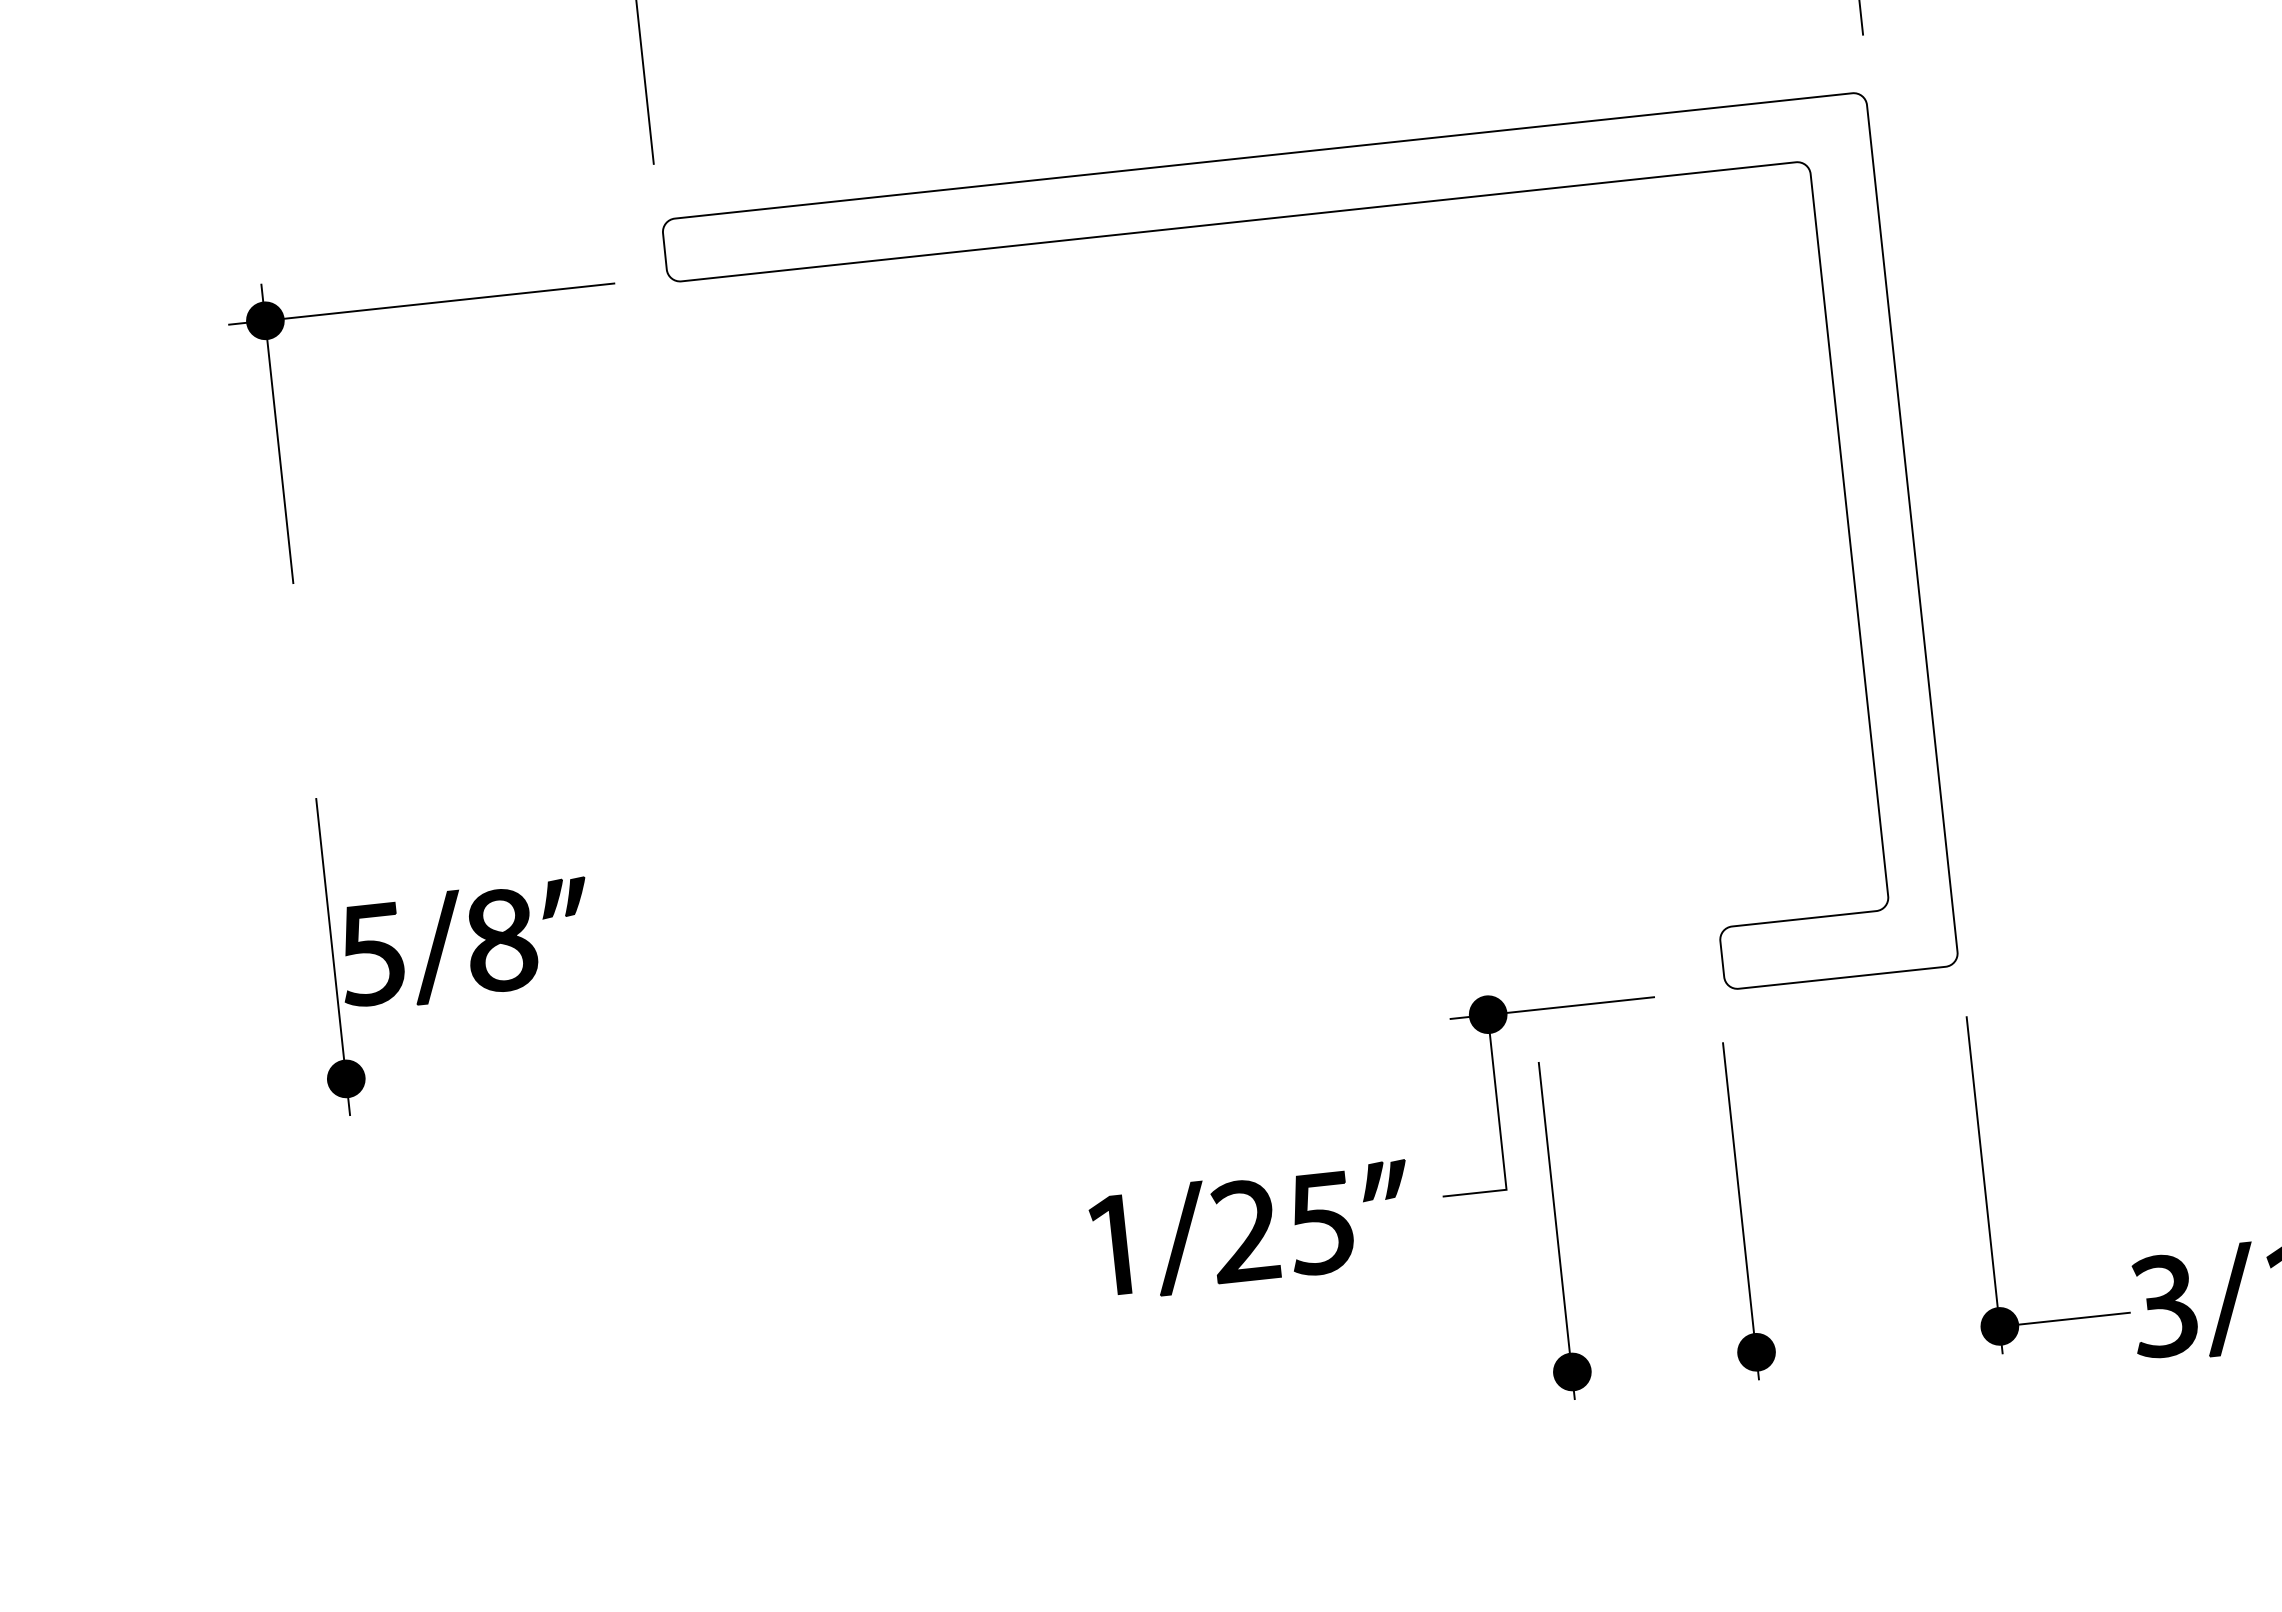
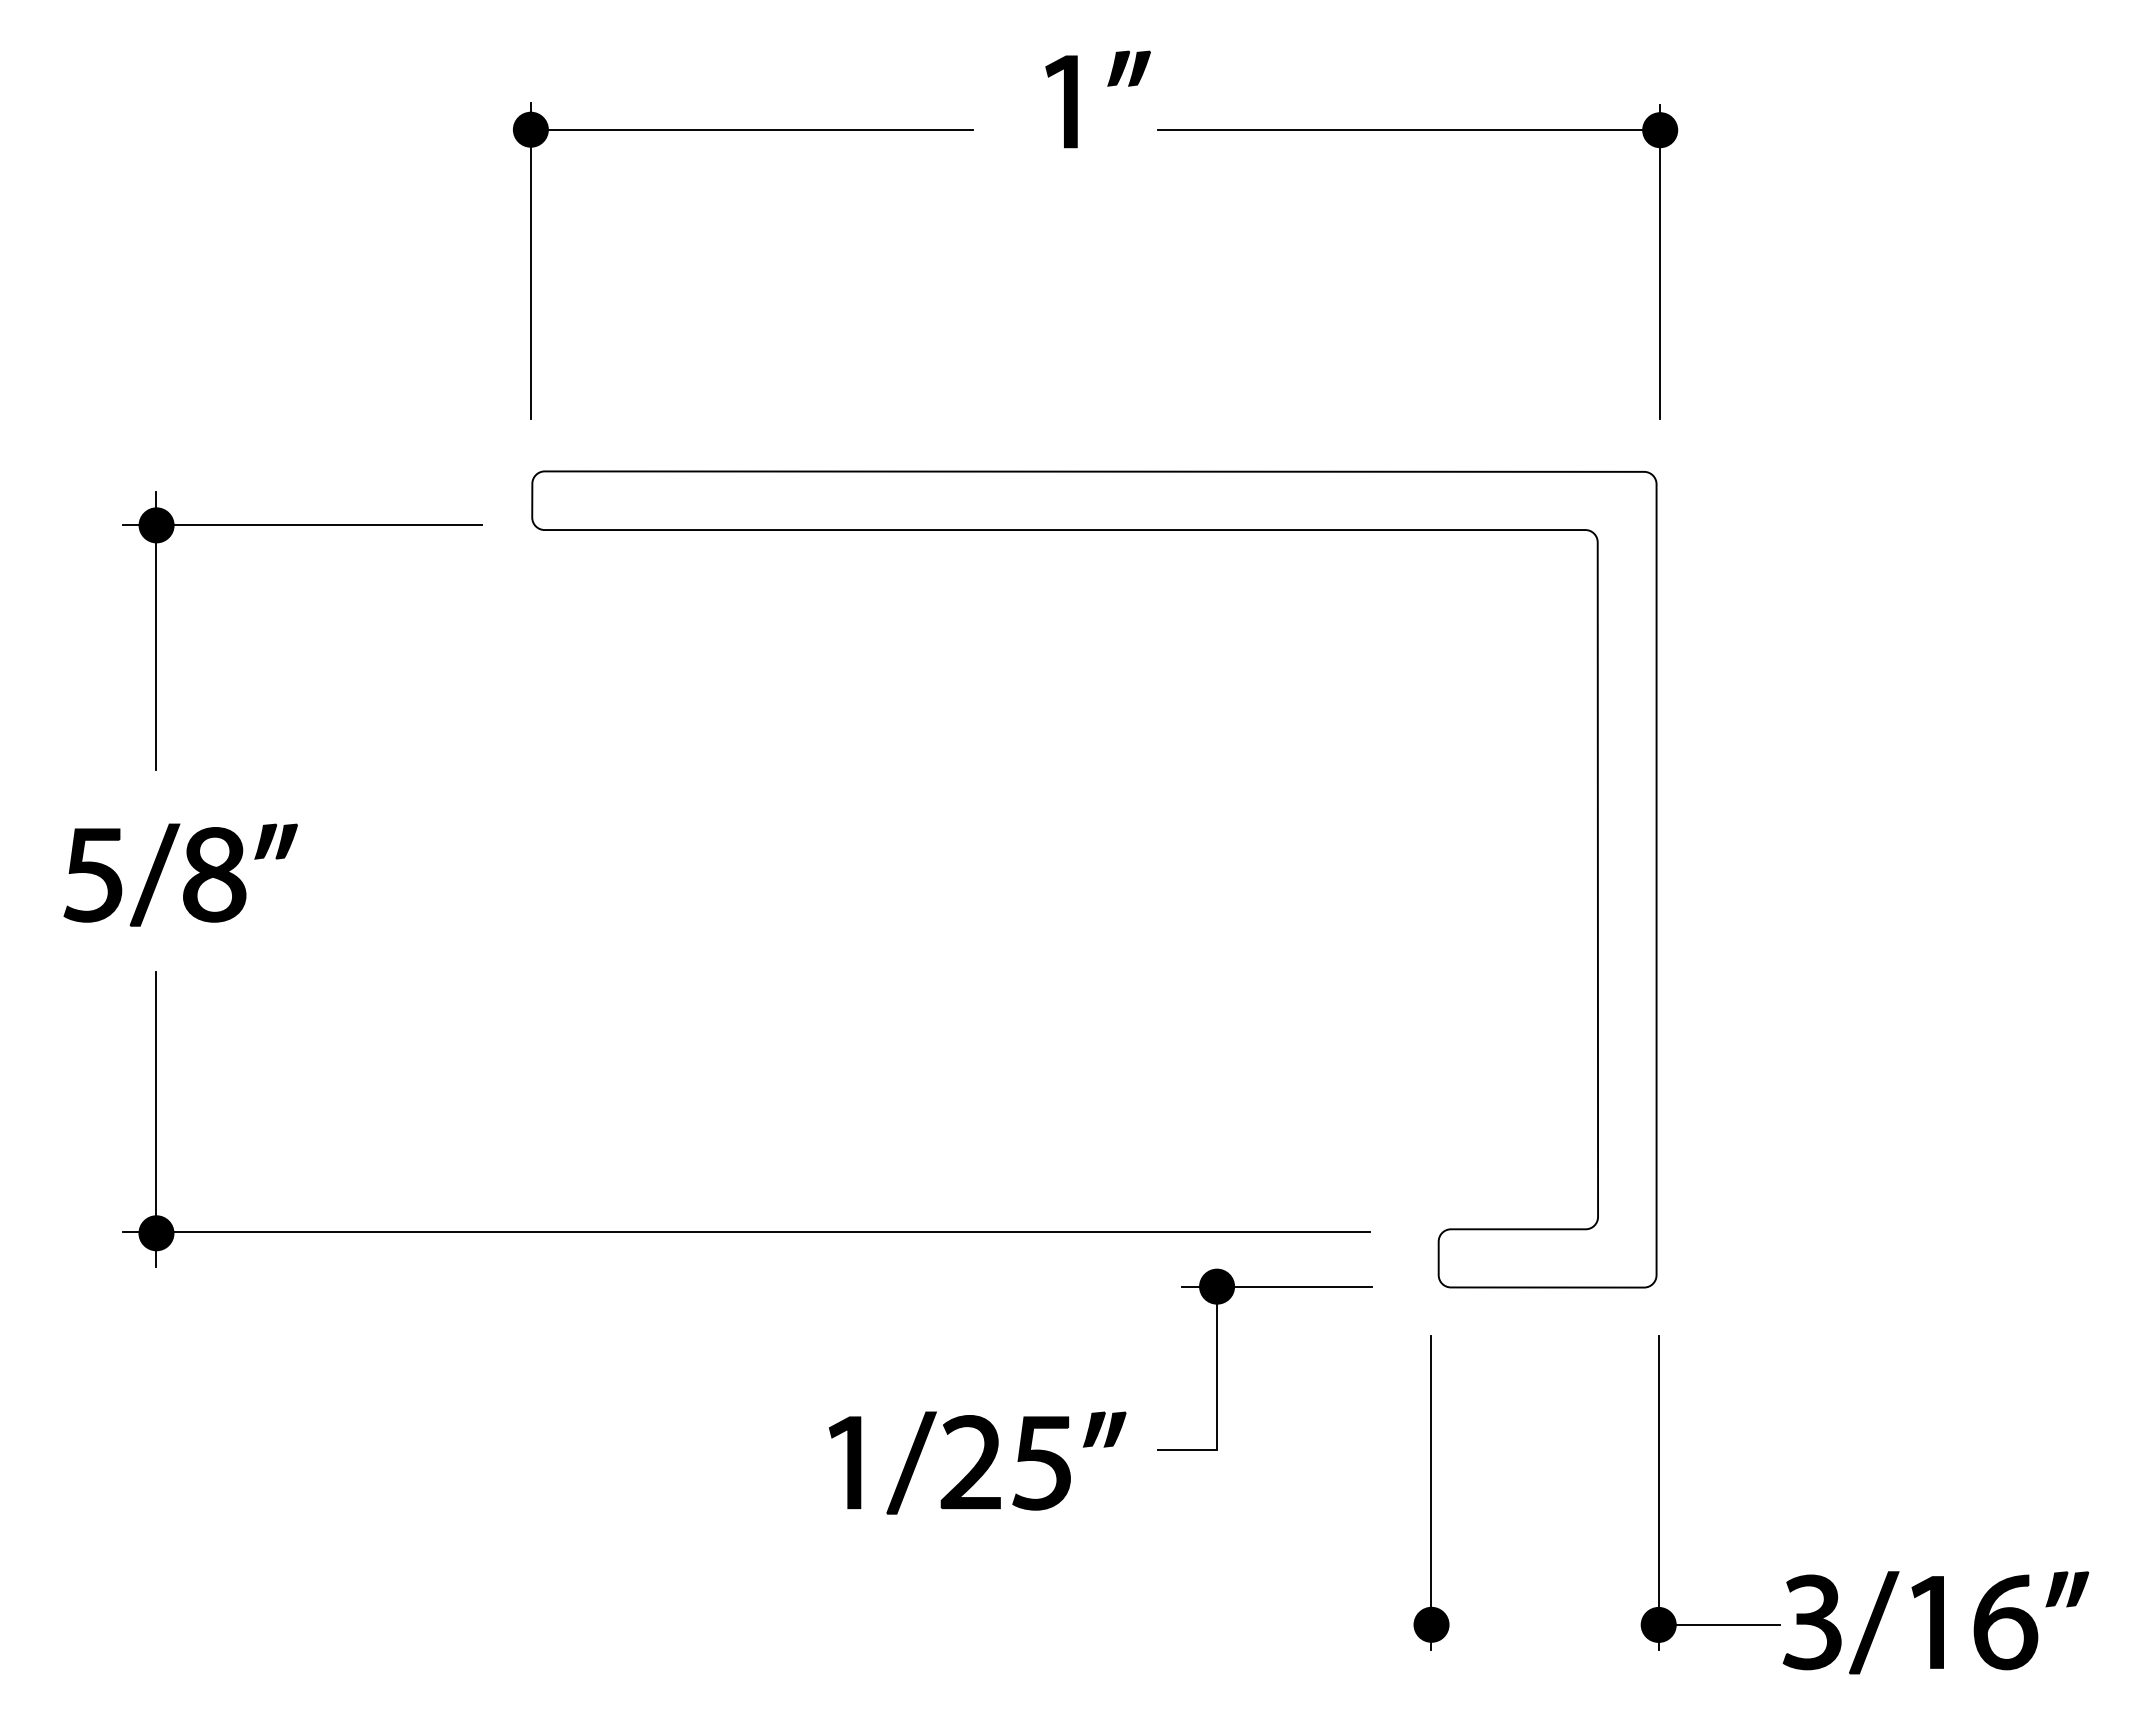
part: (474, 950) -> (188, 881), moved
line: (976, 1010) -> (745, 1232), added
part: (1557, 1230) -> (1259, 1492), removed

